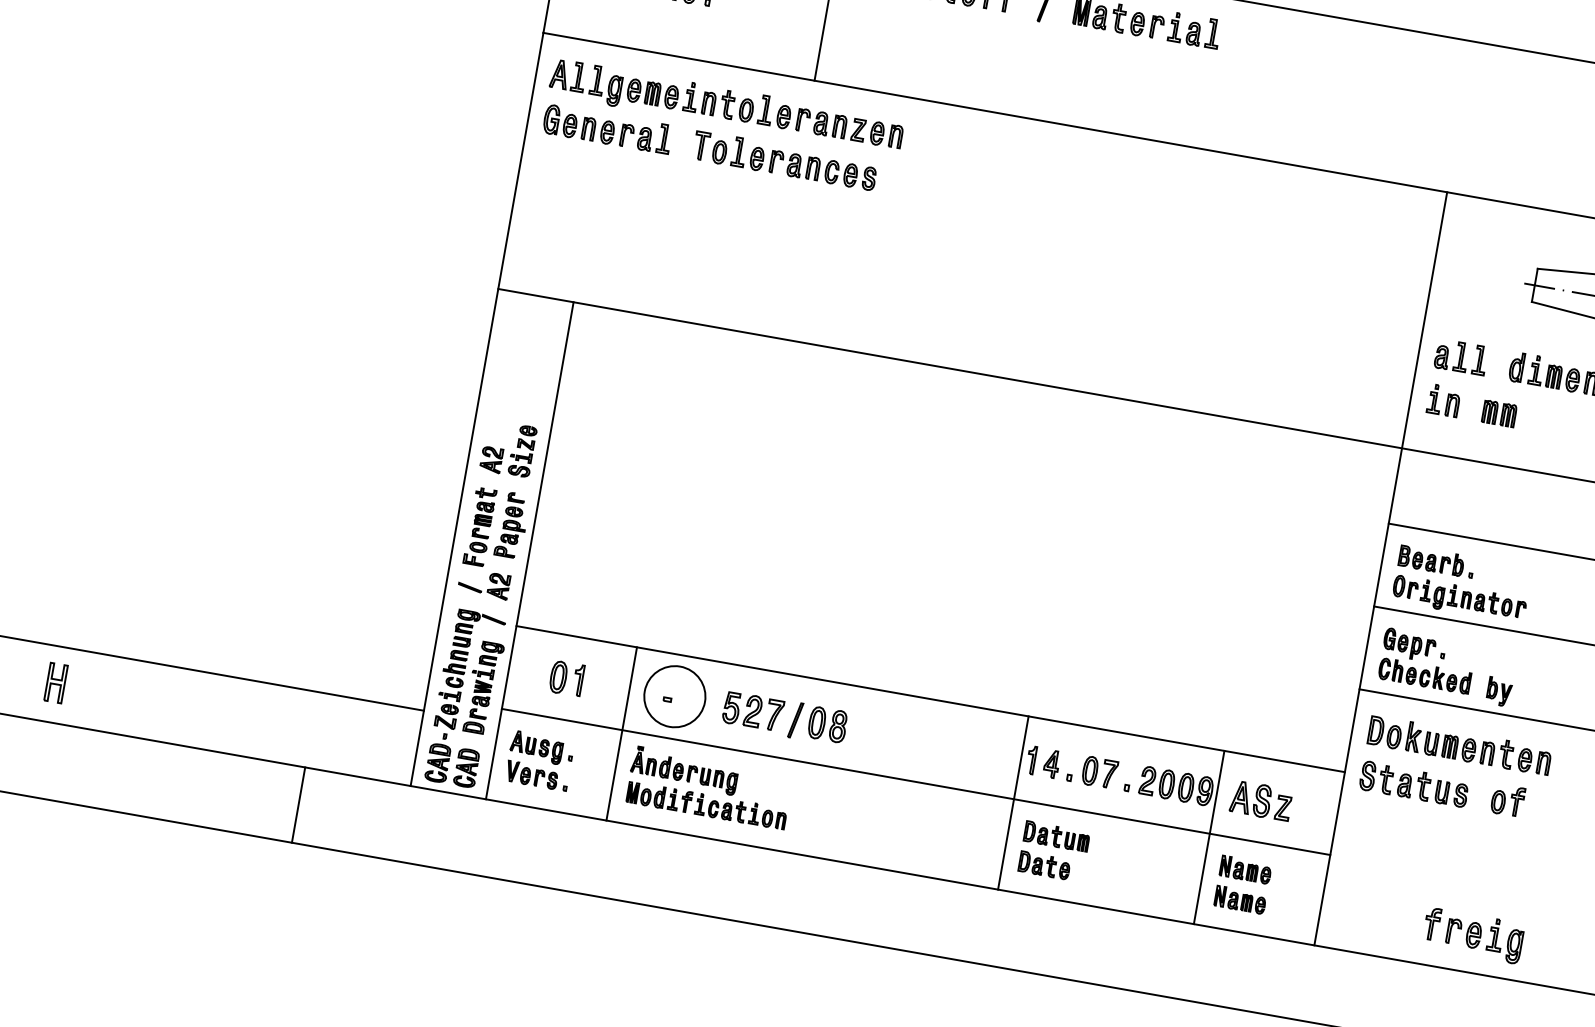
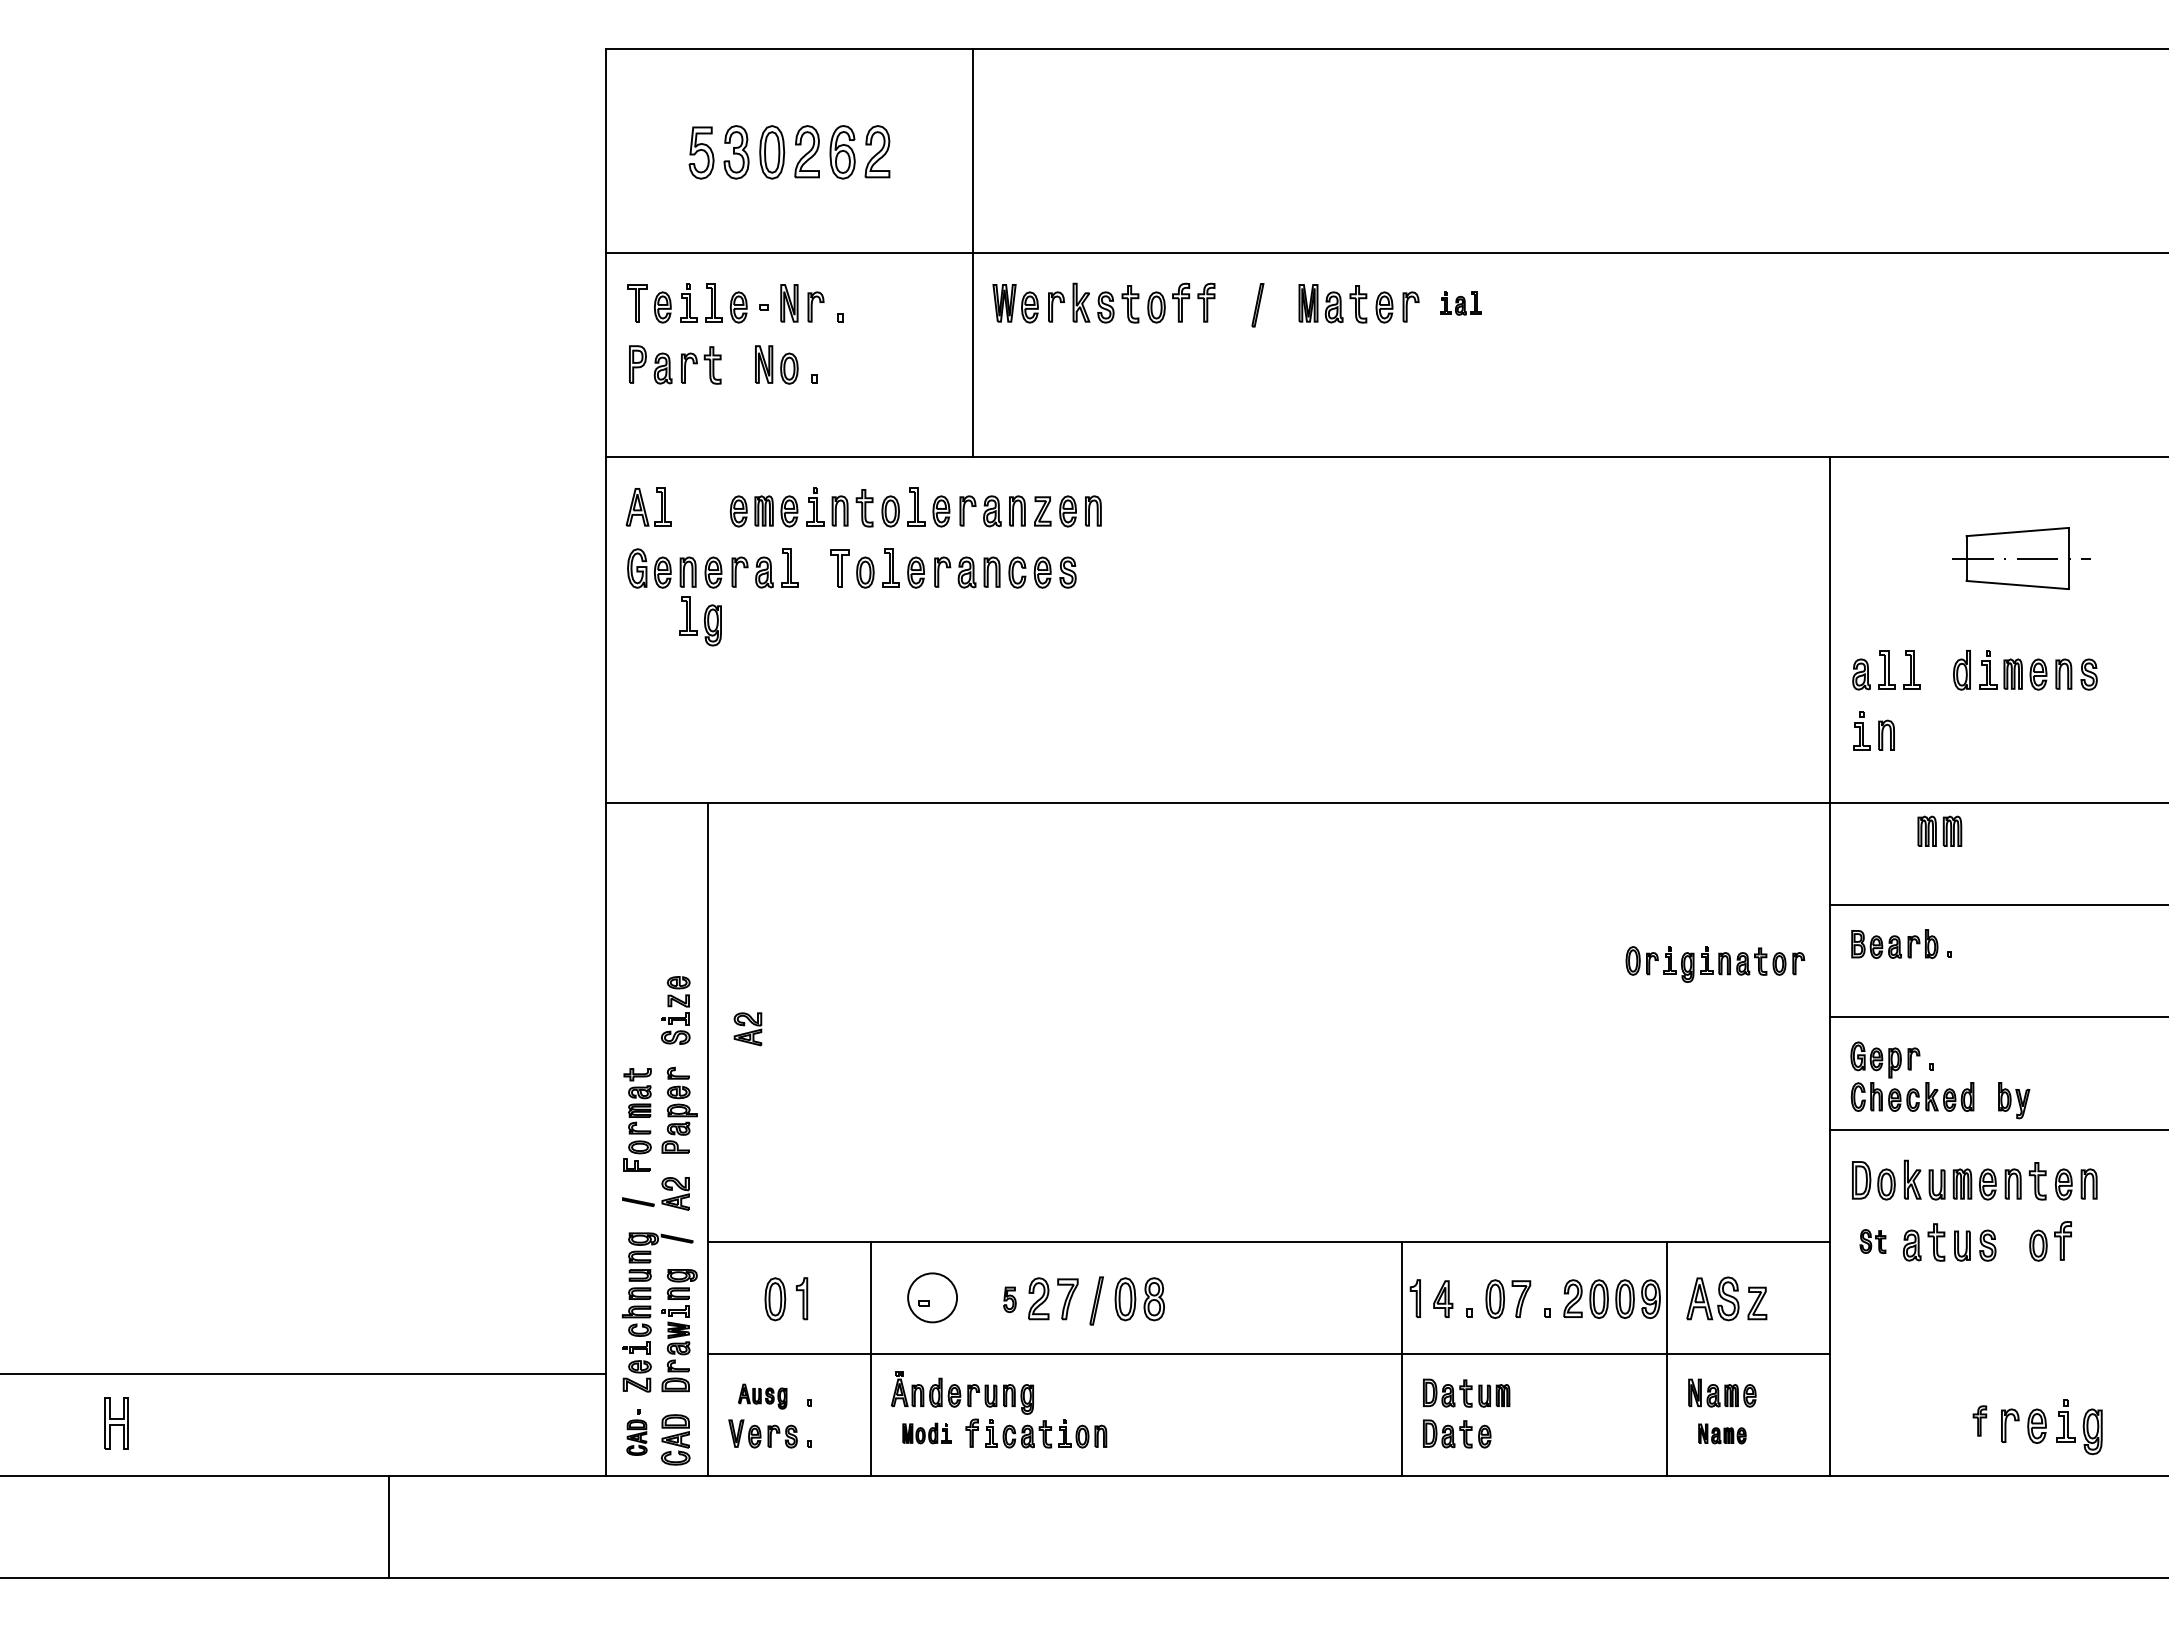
part: (1194, 31) -> (1460, 303), size x0.6
part: (605, 86) -> (700, 621), moved
part: (1499, 413) -> (1939, 830), moved
part: (491, 459) -> (747, 1029), moved
part: (1459, 599) -> (1715, 964), moved
circle: (674, 696) -> (932, 1297), size x0.6
part: (731, 707) -> (1009, 1299), size x0.6
part: (536, 747) -> (762, 1396), size x0.7
part: (438, 757) -> (636, 1432), size x0.7
part: (1376, 777) -> (1872, 1241), size x0.6
part: (652, 796) -> (926, 1433), size x0.7
line: (298, 805) -> (389, 1527), moved
part: (1240, 899) -> (1722, 1433), size x0.7
part: (1432, 923) -> (1979, 1420), size x0.7

